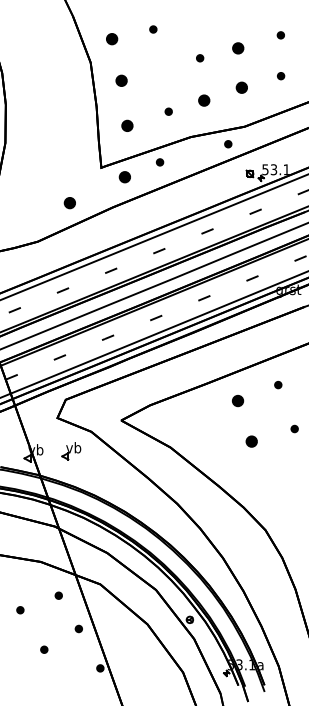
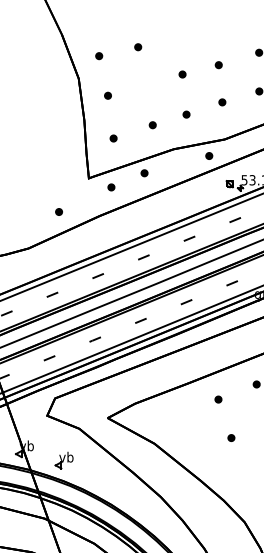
part: (112, 38) -> (99, 55), size x0.62
part: (238, 48) -> (218, 65), size x0.62
part: (121, 80) -> (107, 95), size x0.62
part: (242, 87) -> (222, 102), size x0.62
part: (204, 100) -> (186, 114), size x0.62
part: (127, 125) -> (113, 138), size x0.62
part: (125, 177) -> (111, 187), size x0.62
part: (69, 203) -> (58, 212), size x0.62
part: (237, 400) -> (218, 399), size x0.62
part: (251, 441) -> (231, 438), size x0.62
part: (71, 451) -> (64, 460), moved

